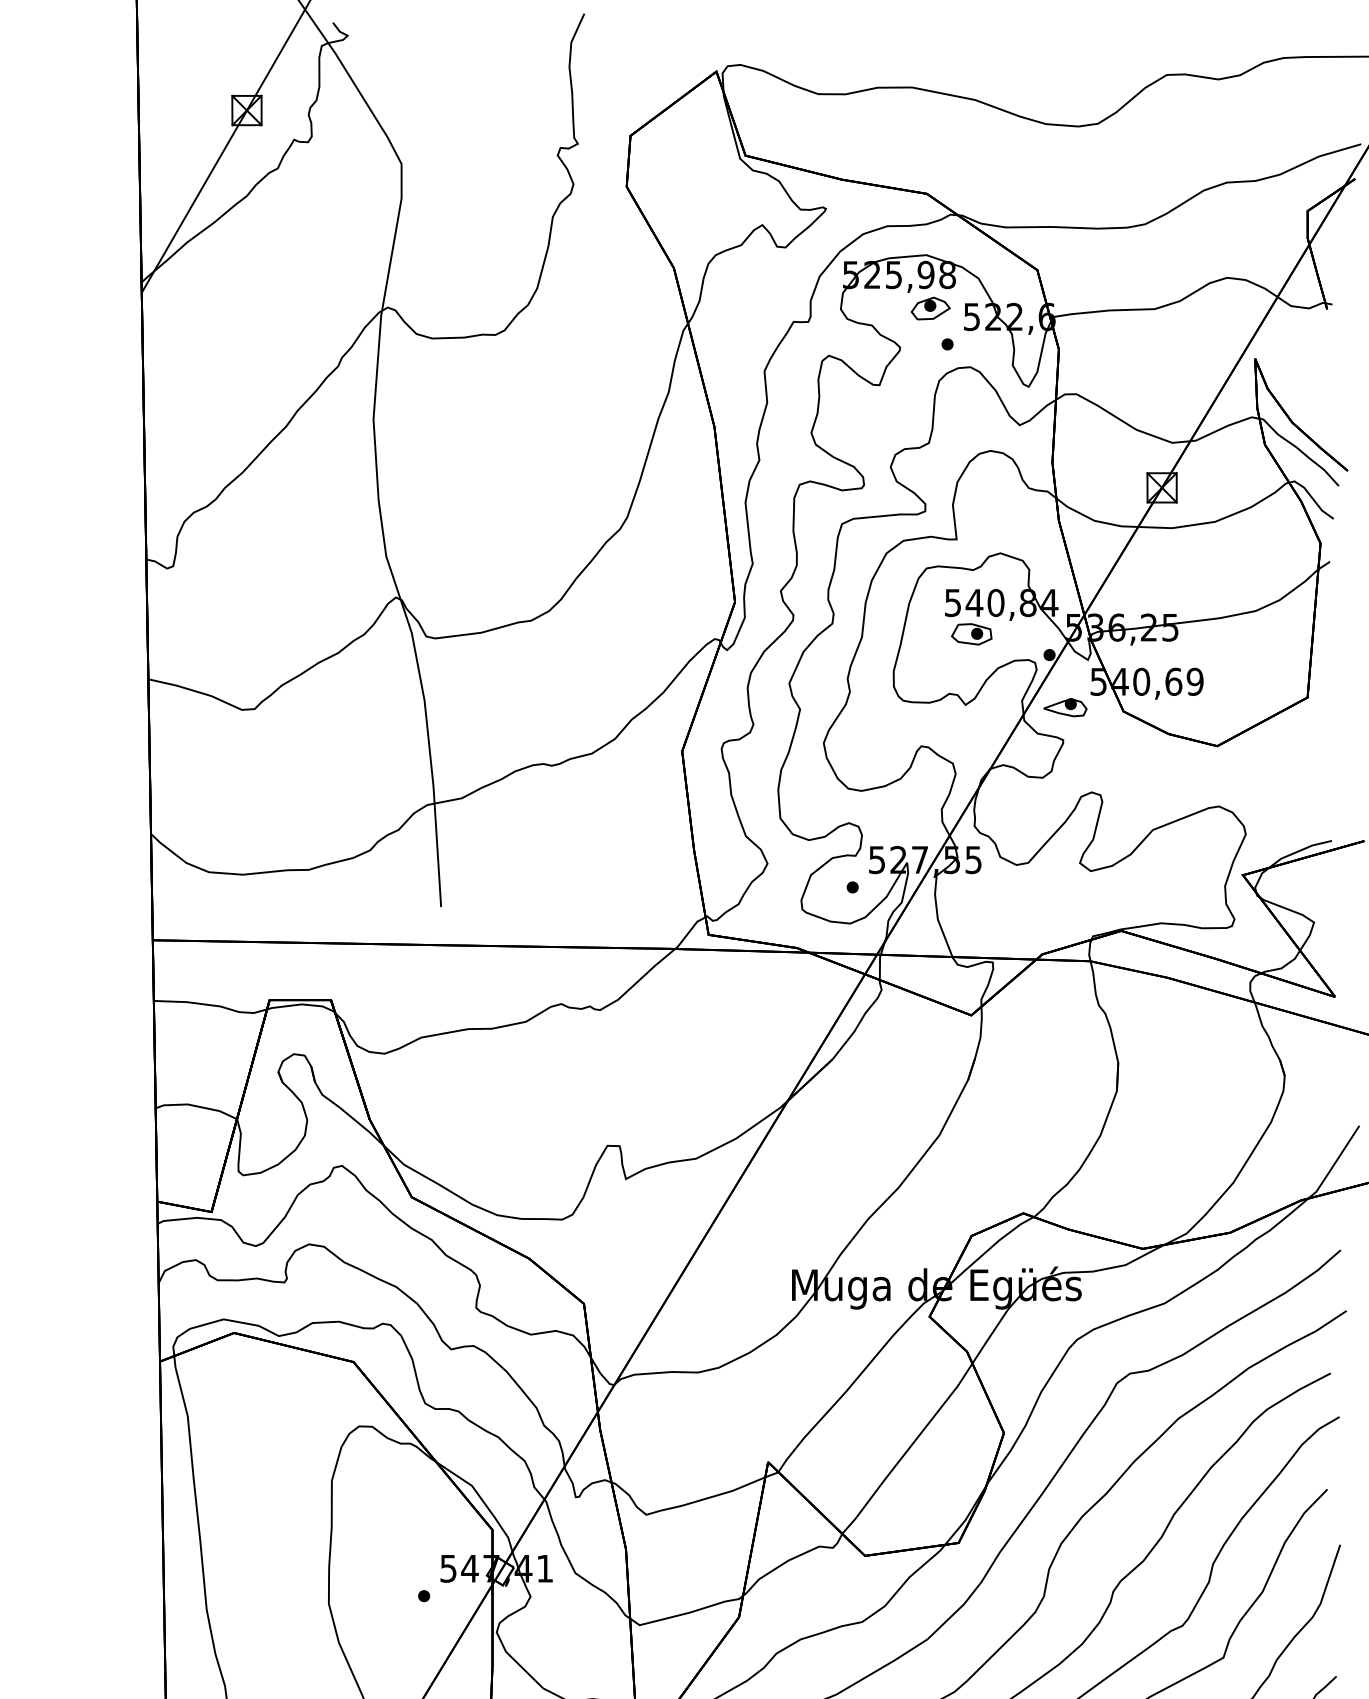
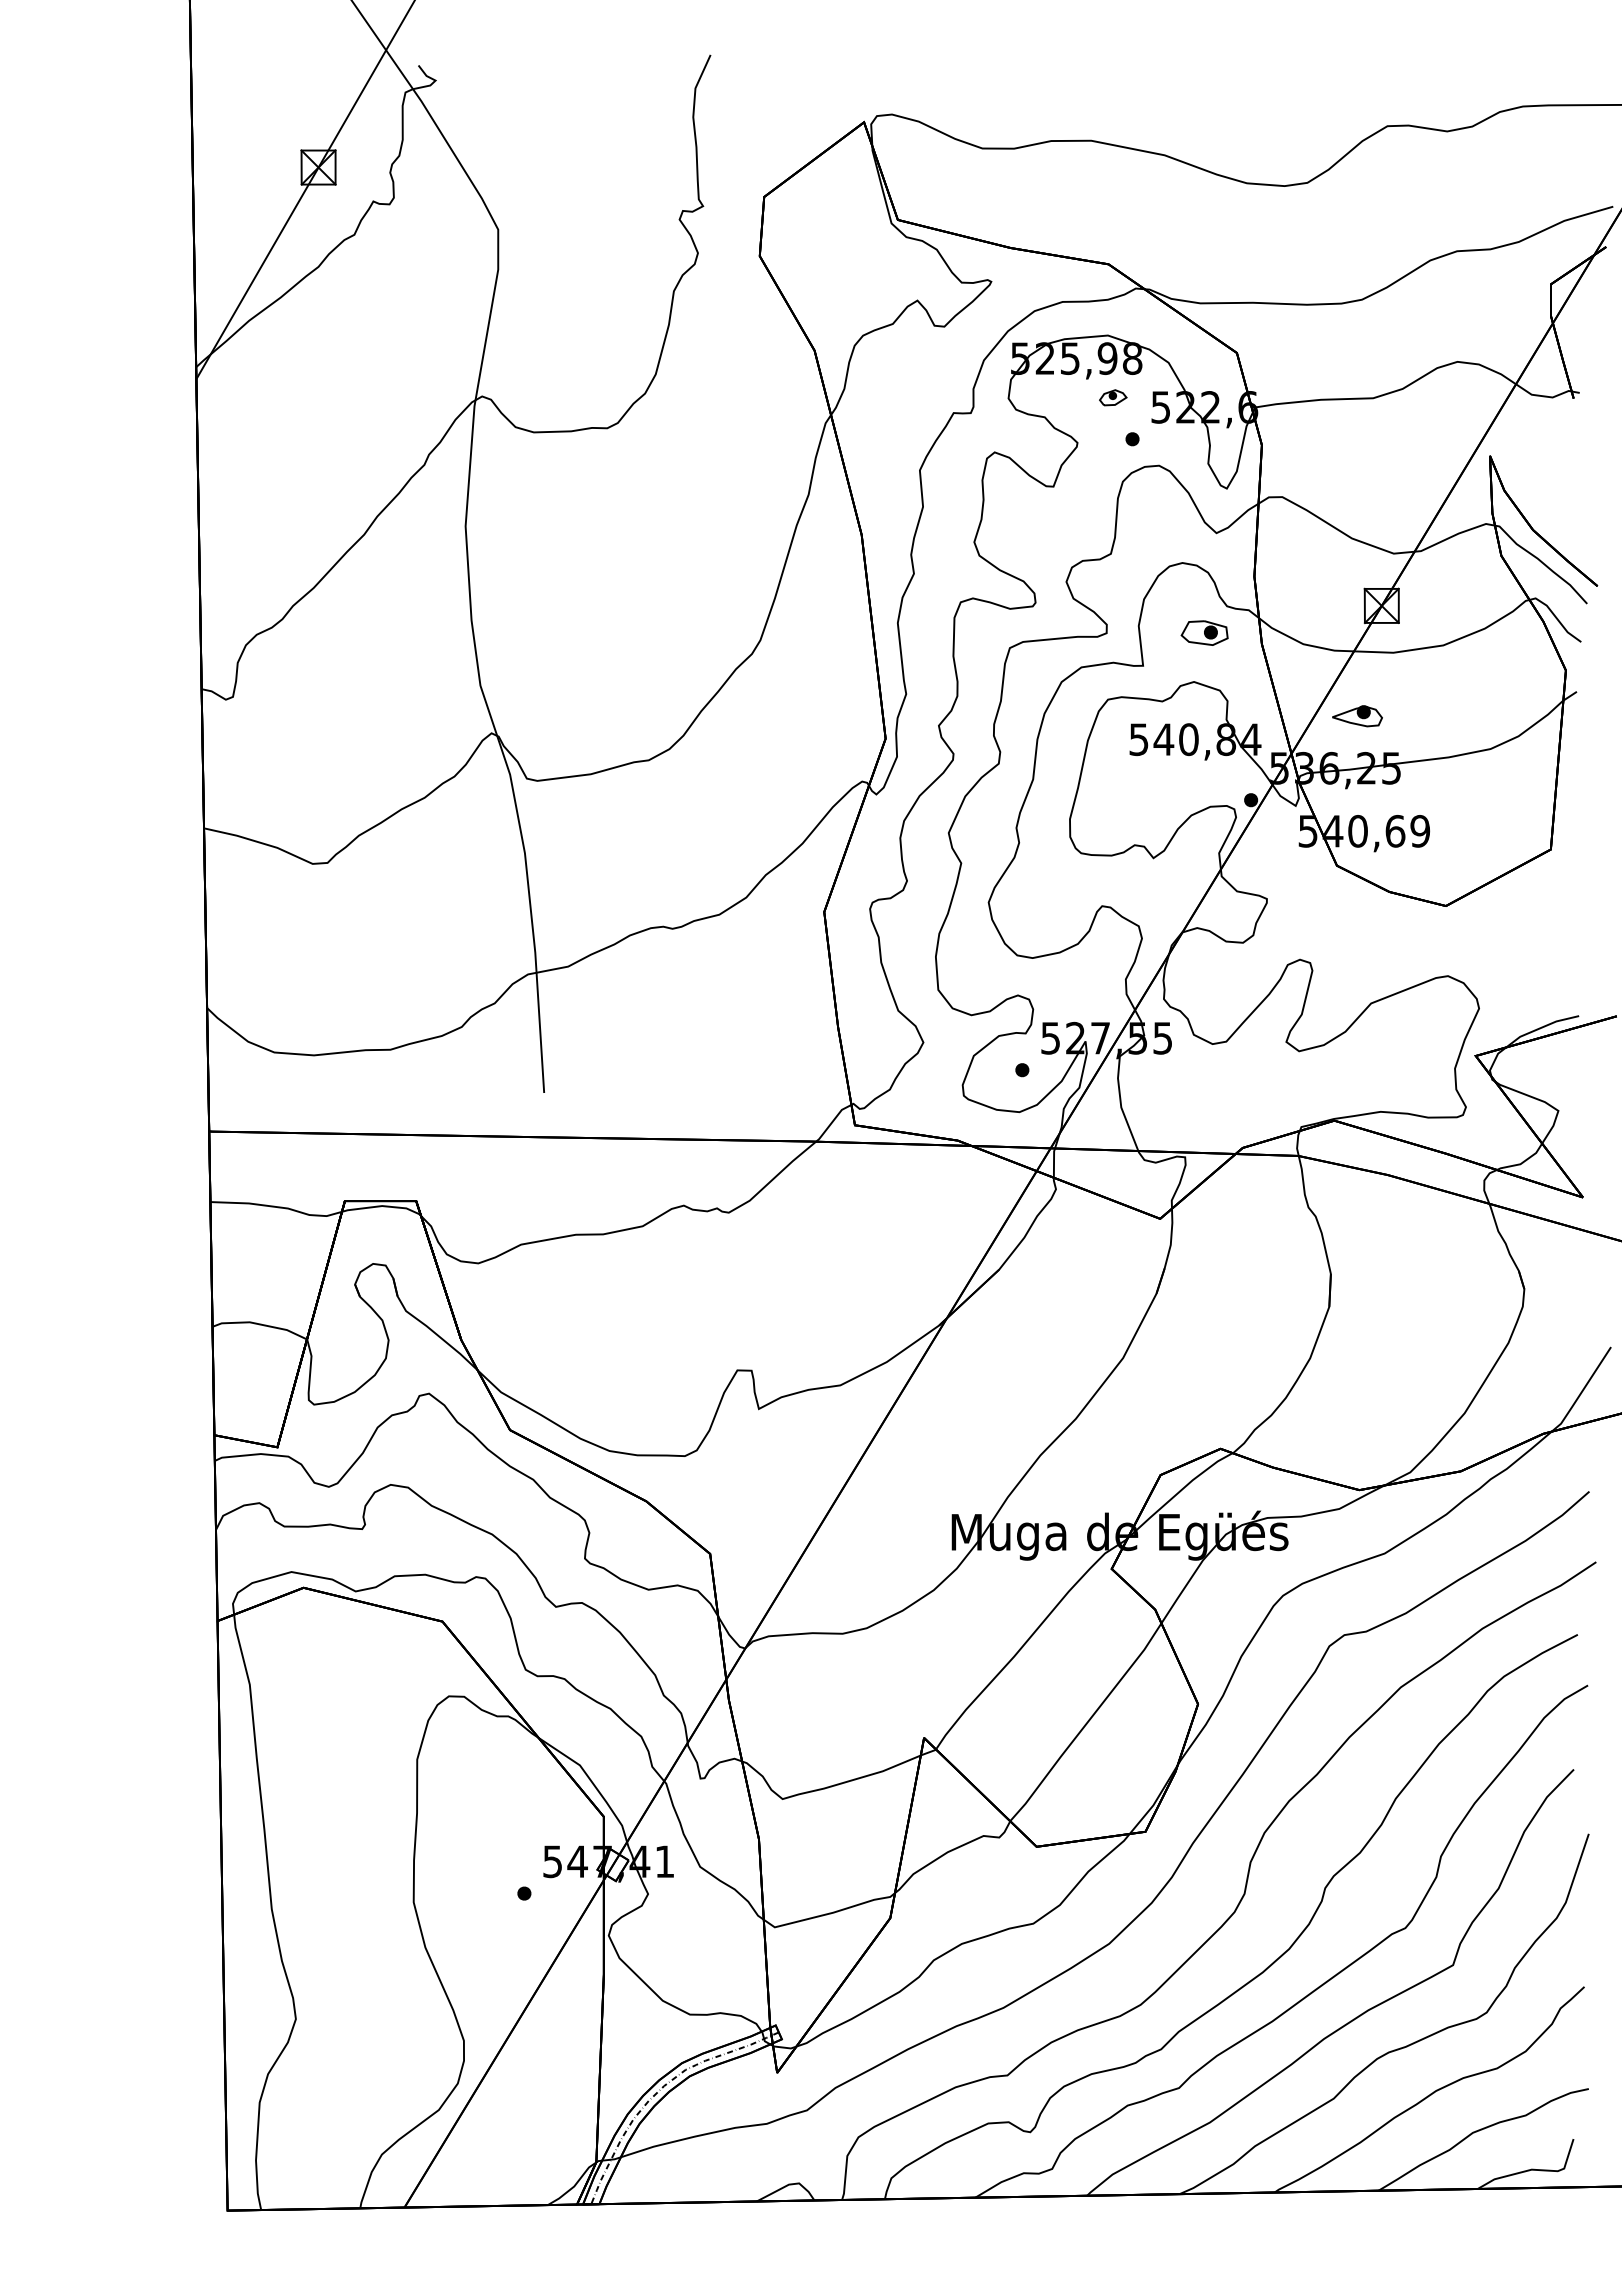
part: (931, 308) -> (1113, 397), size x0.6
part: (971, 633) -> (1204, 632), moved
part: (1065, 707) -> (1357, 716), moved

